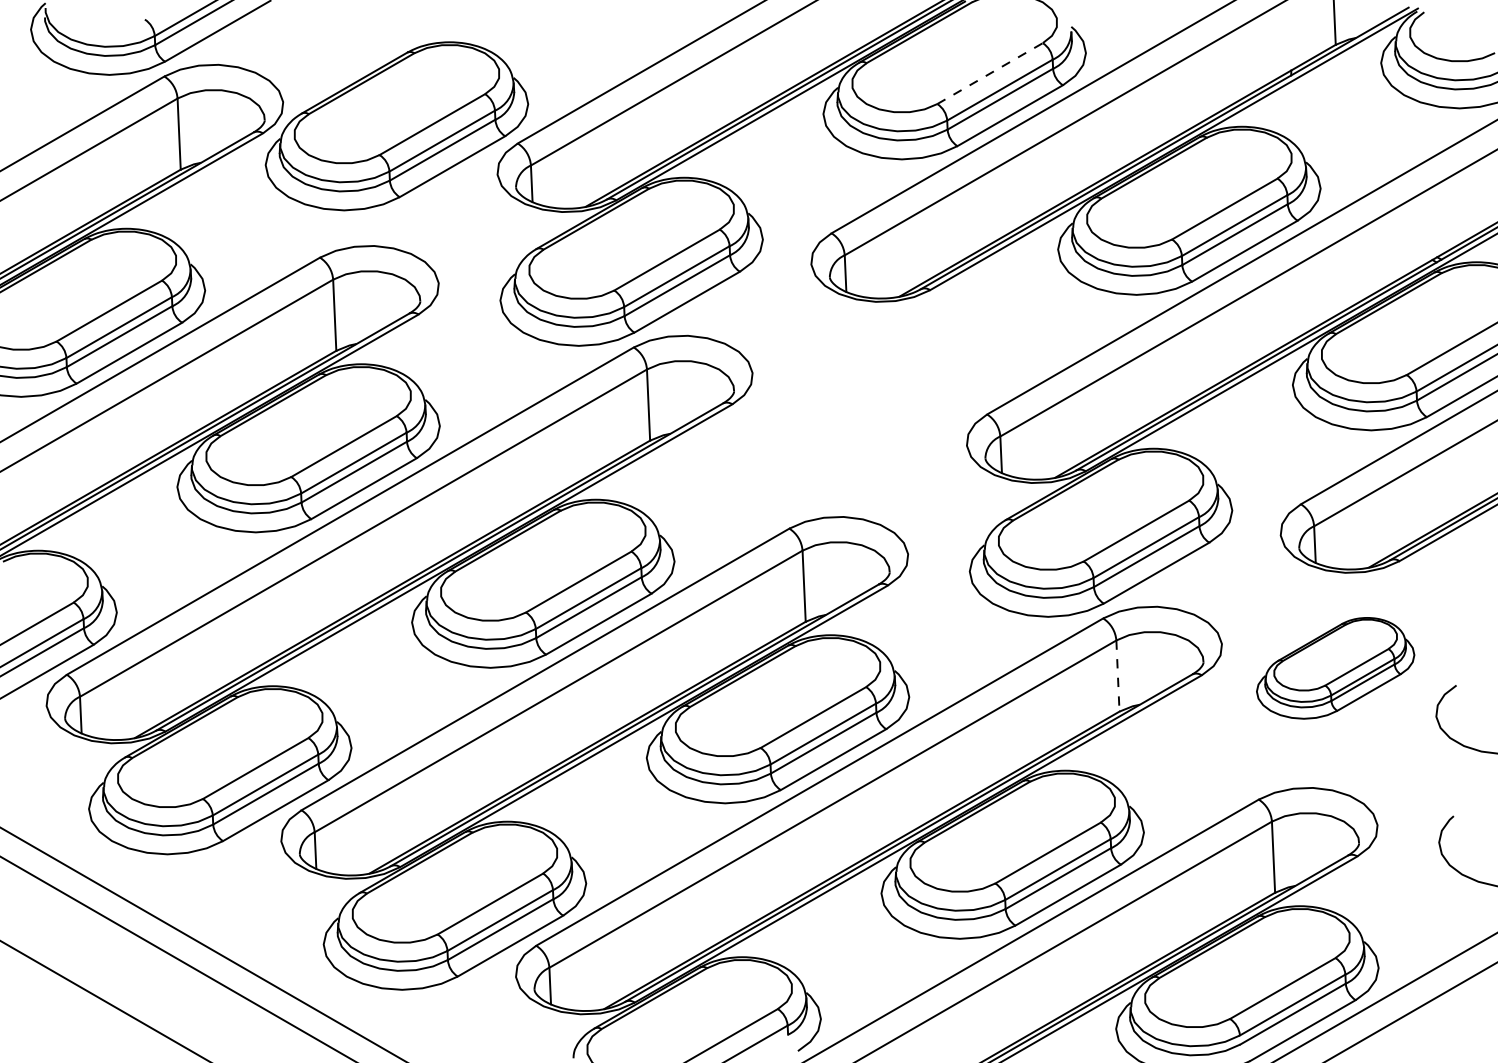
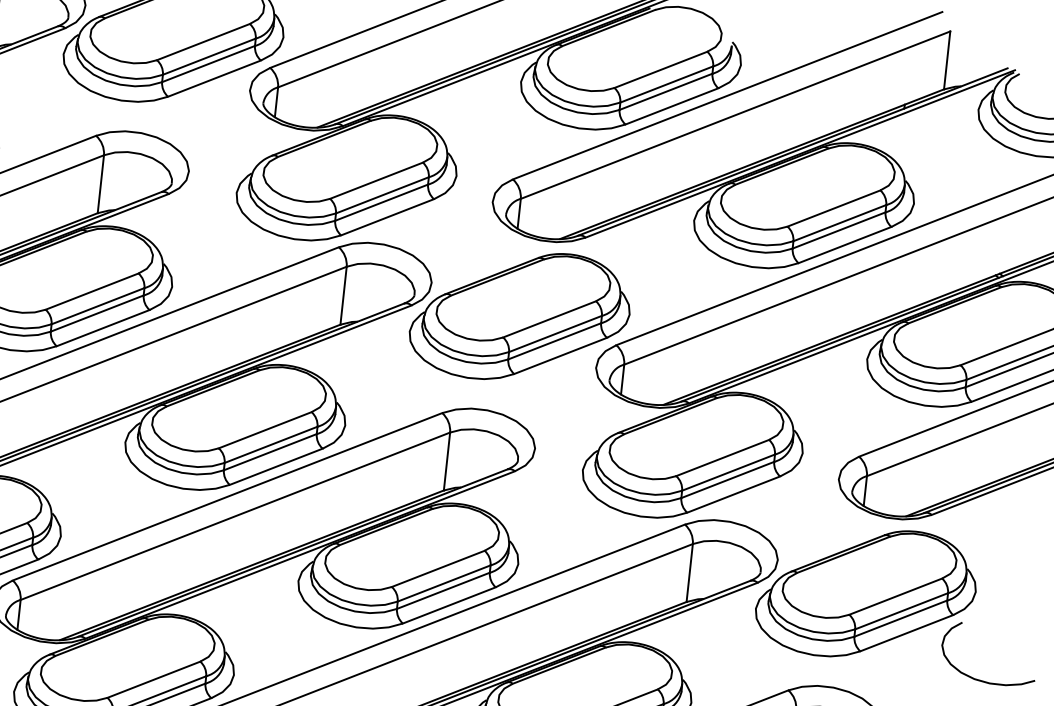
line: (990, 73) -> (661, 69), dashed -> solid
part: (866, 397) -> (520, 316), added
part: (1335, 668) -> (866, 593), size x1.67
line: (1117, 676) -> (689, 573), dashed -> solid

